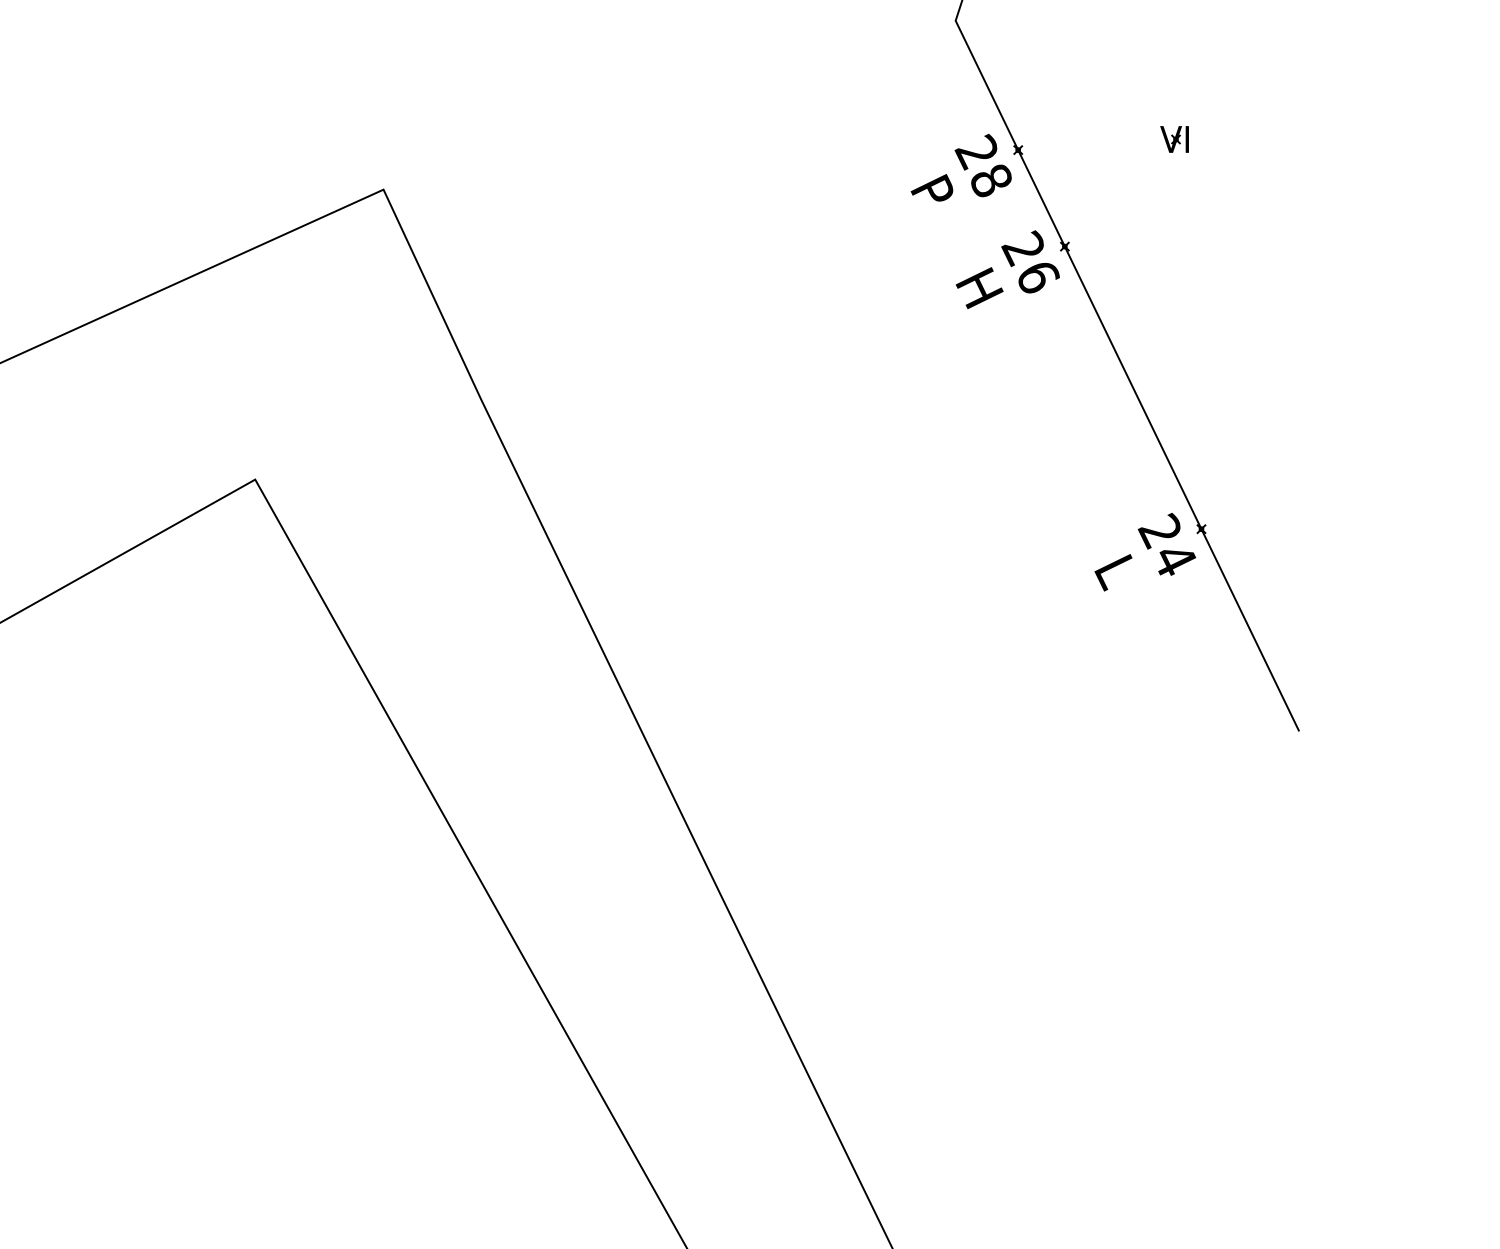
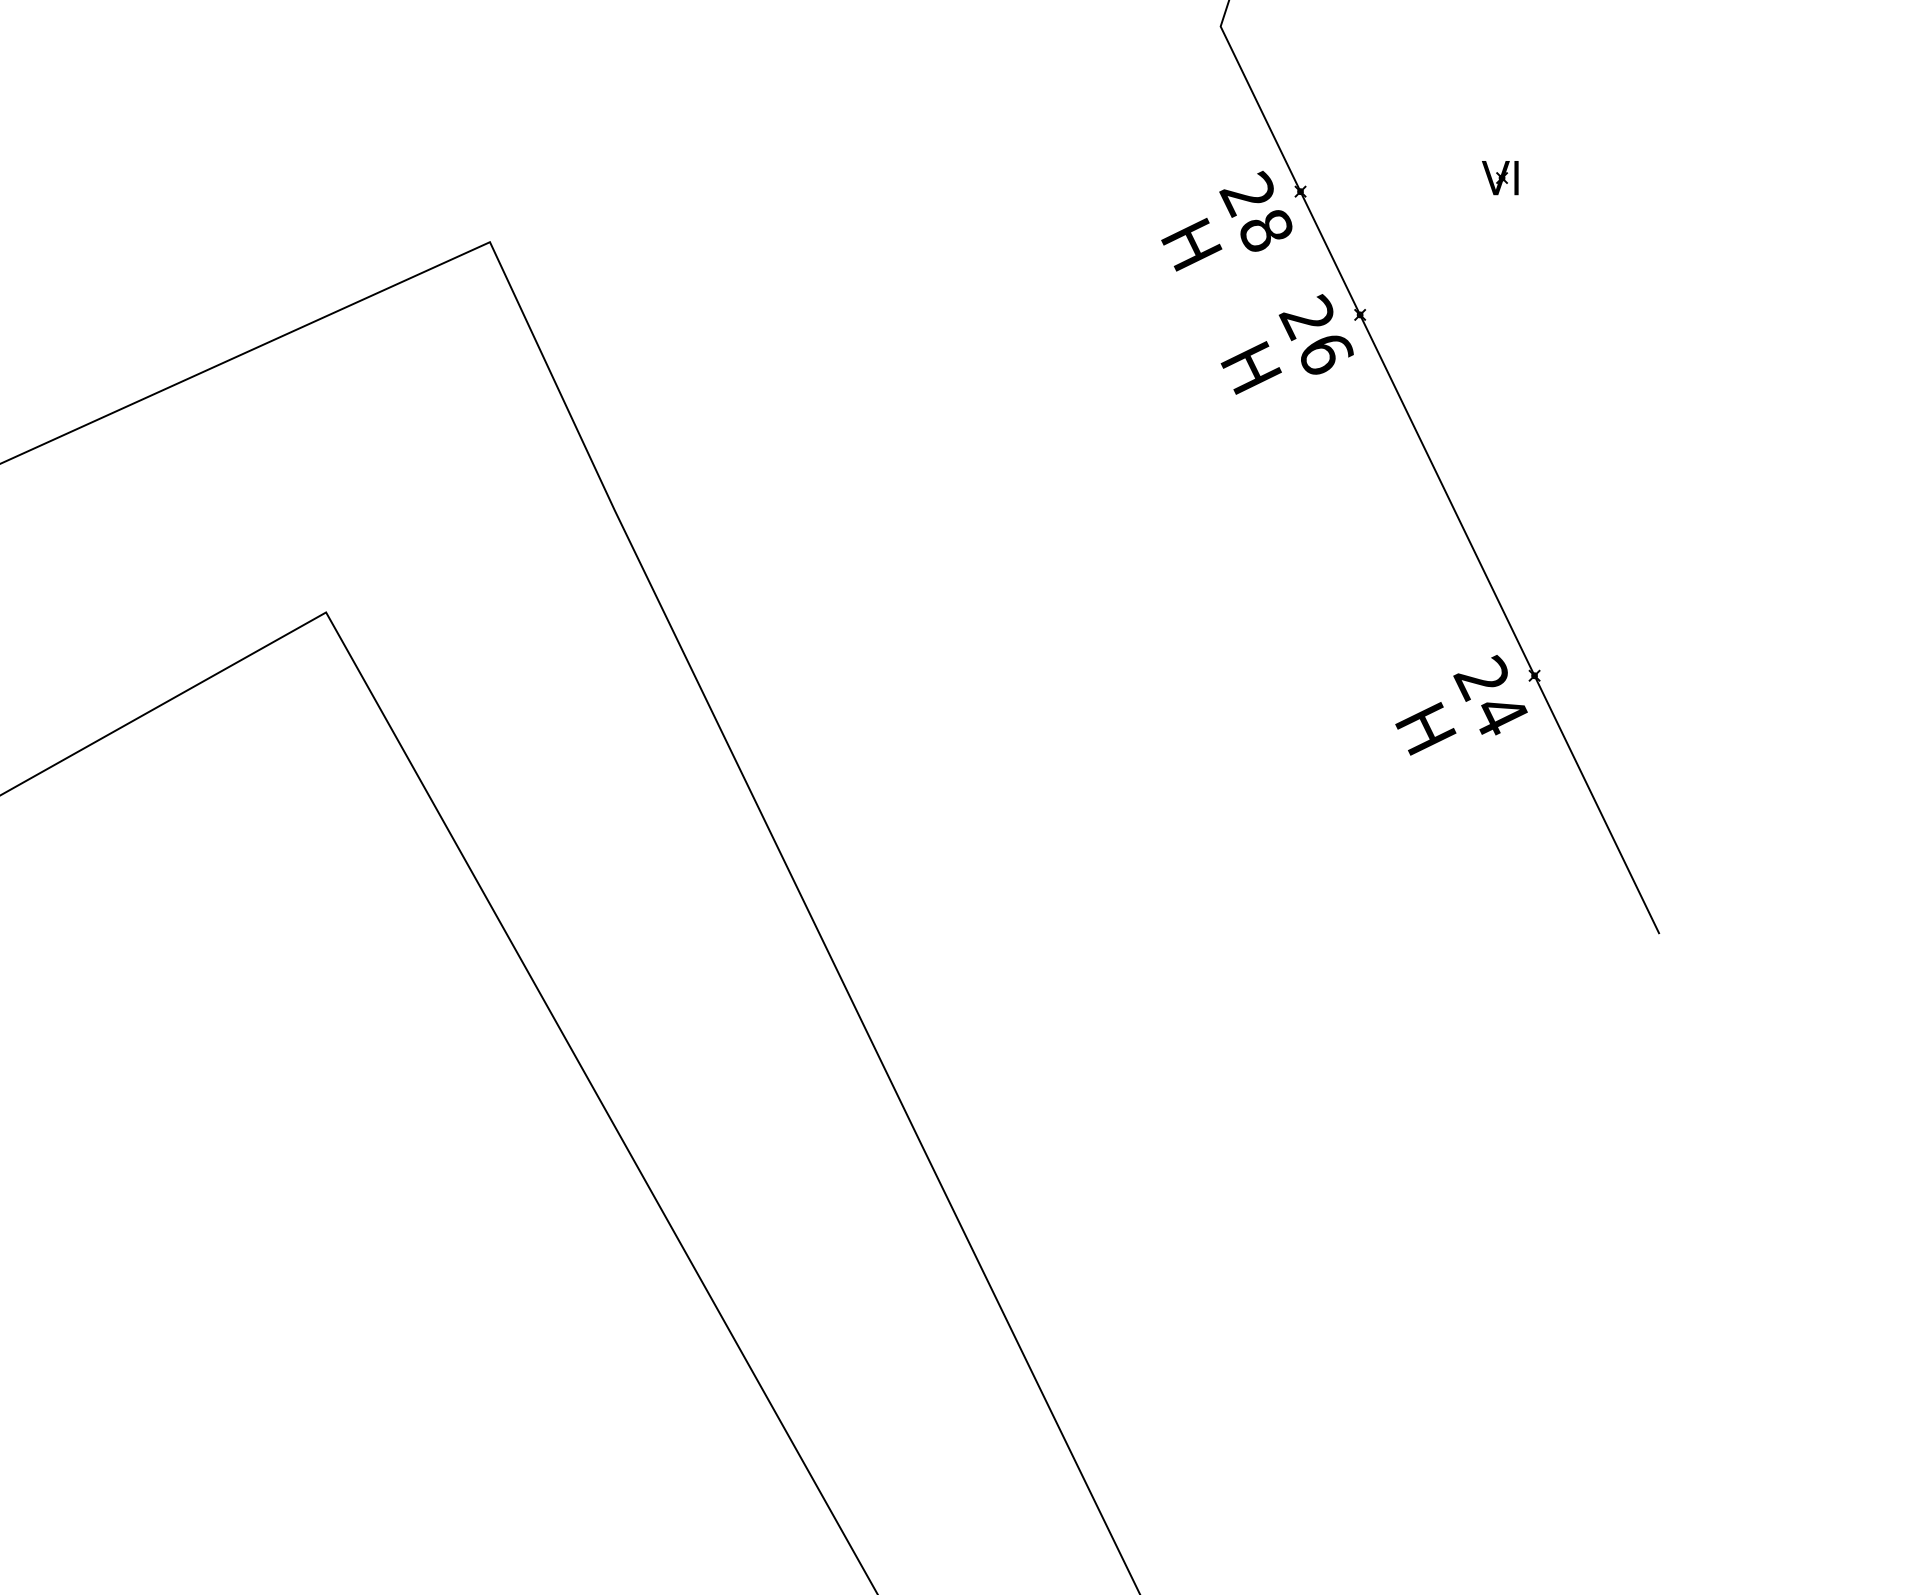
text: (932, 191) -> (1191, 244), P -> H
text: (1116, 570) -> (1425, 728), L -> H

